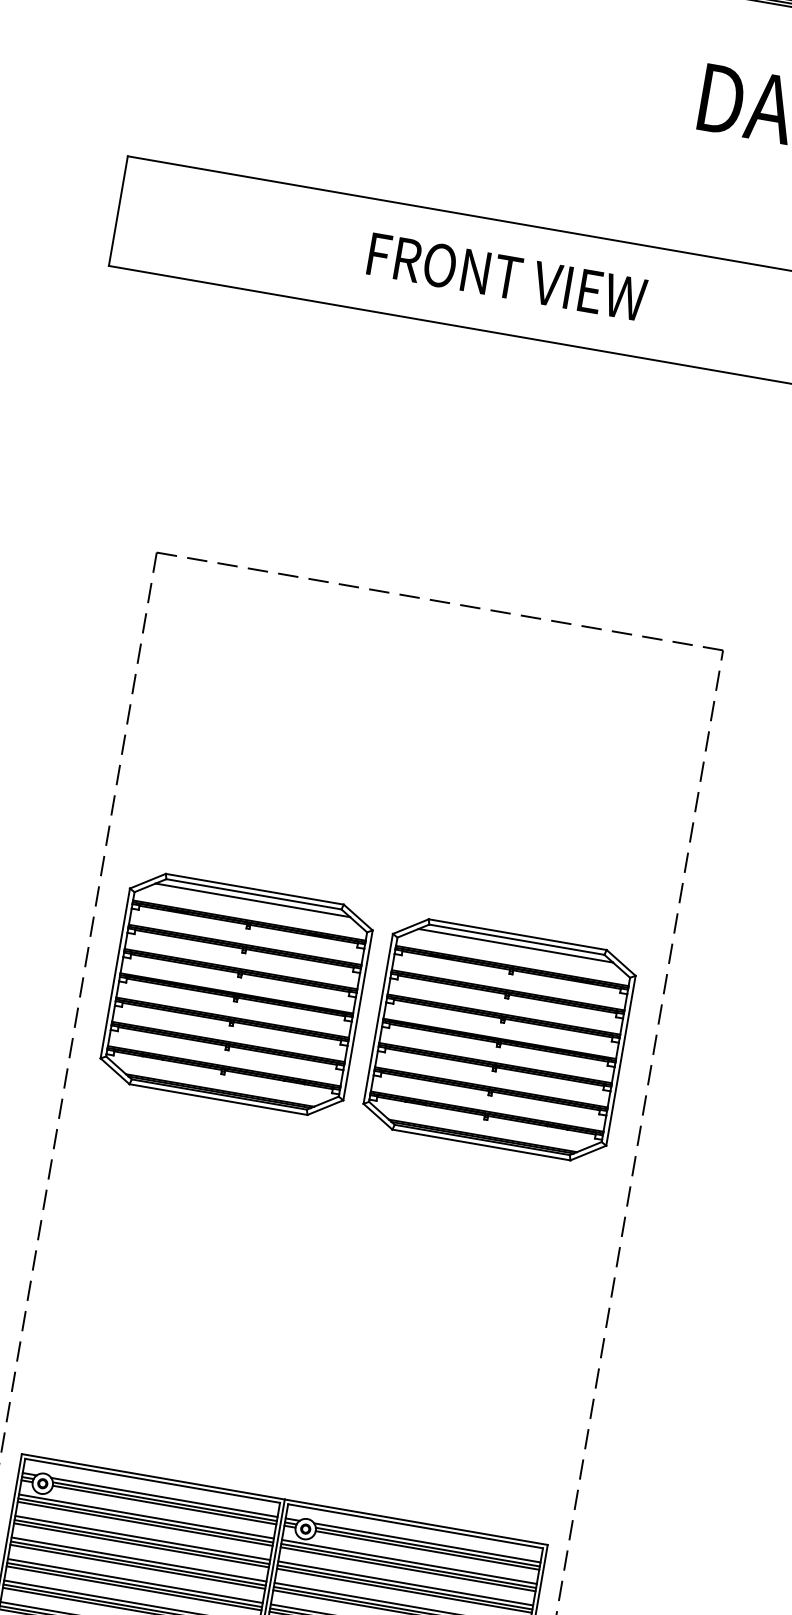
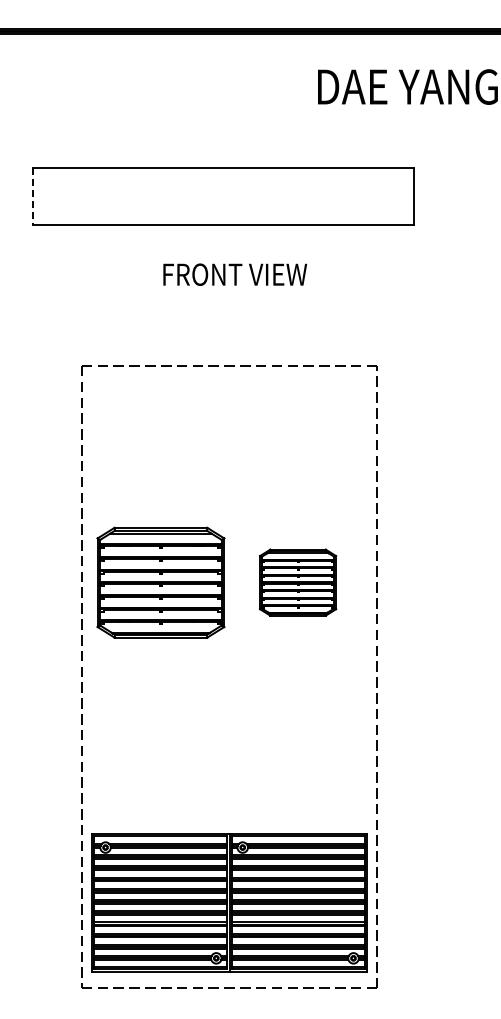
line: (118, 211) -> (32, 196), solid -> dashed
text: (507, 276) -> (235, 274), moved
part: (498, 1039) -> (297, 582), size x0.6

